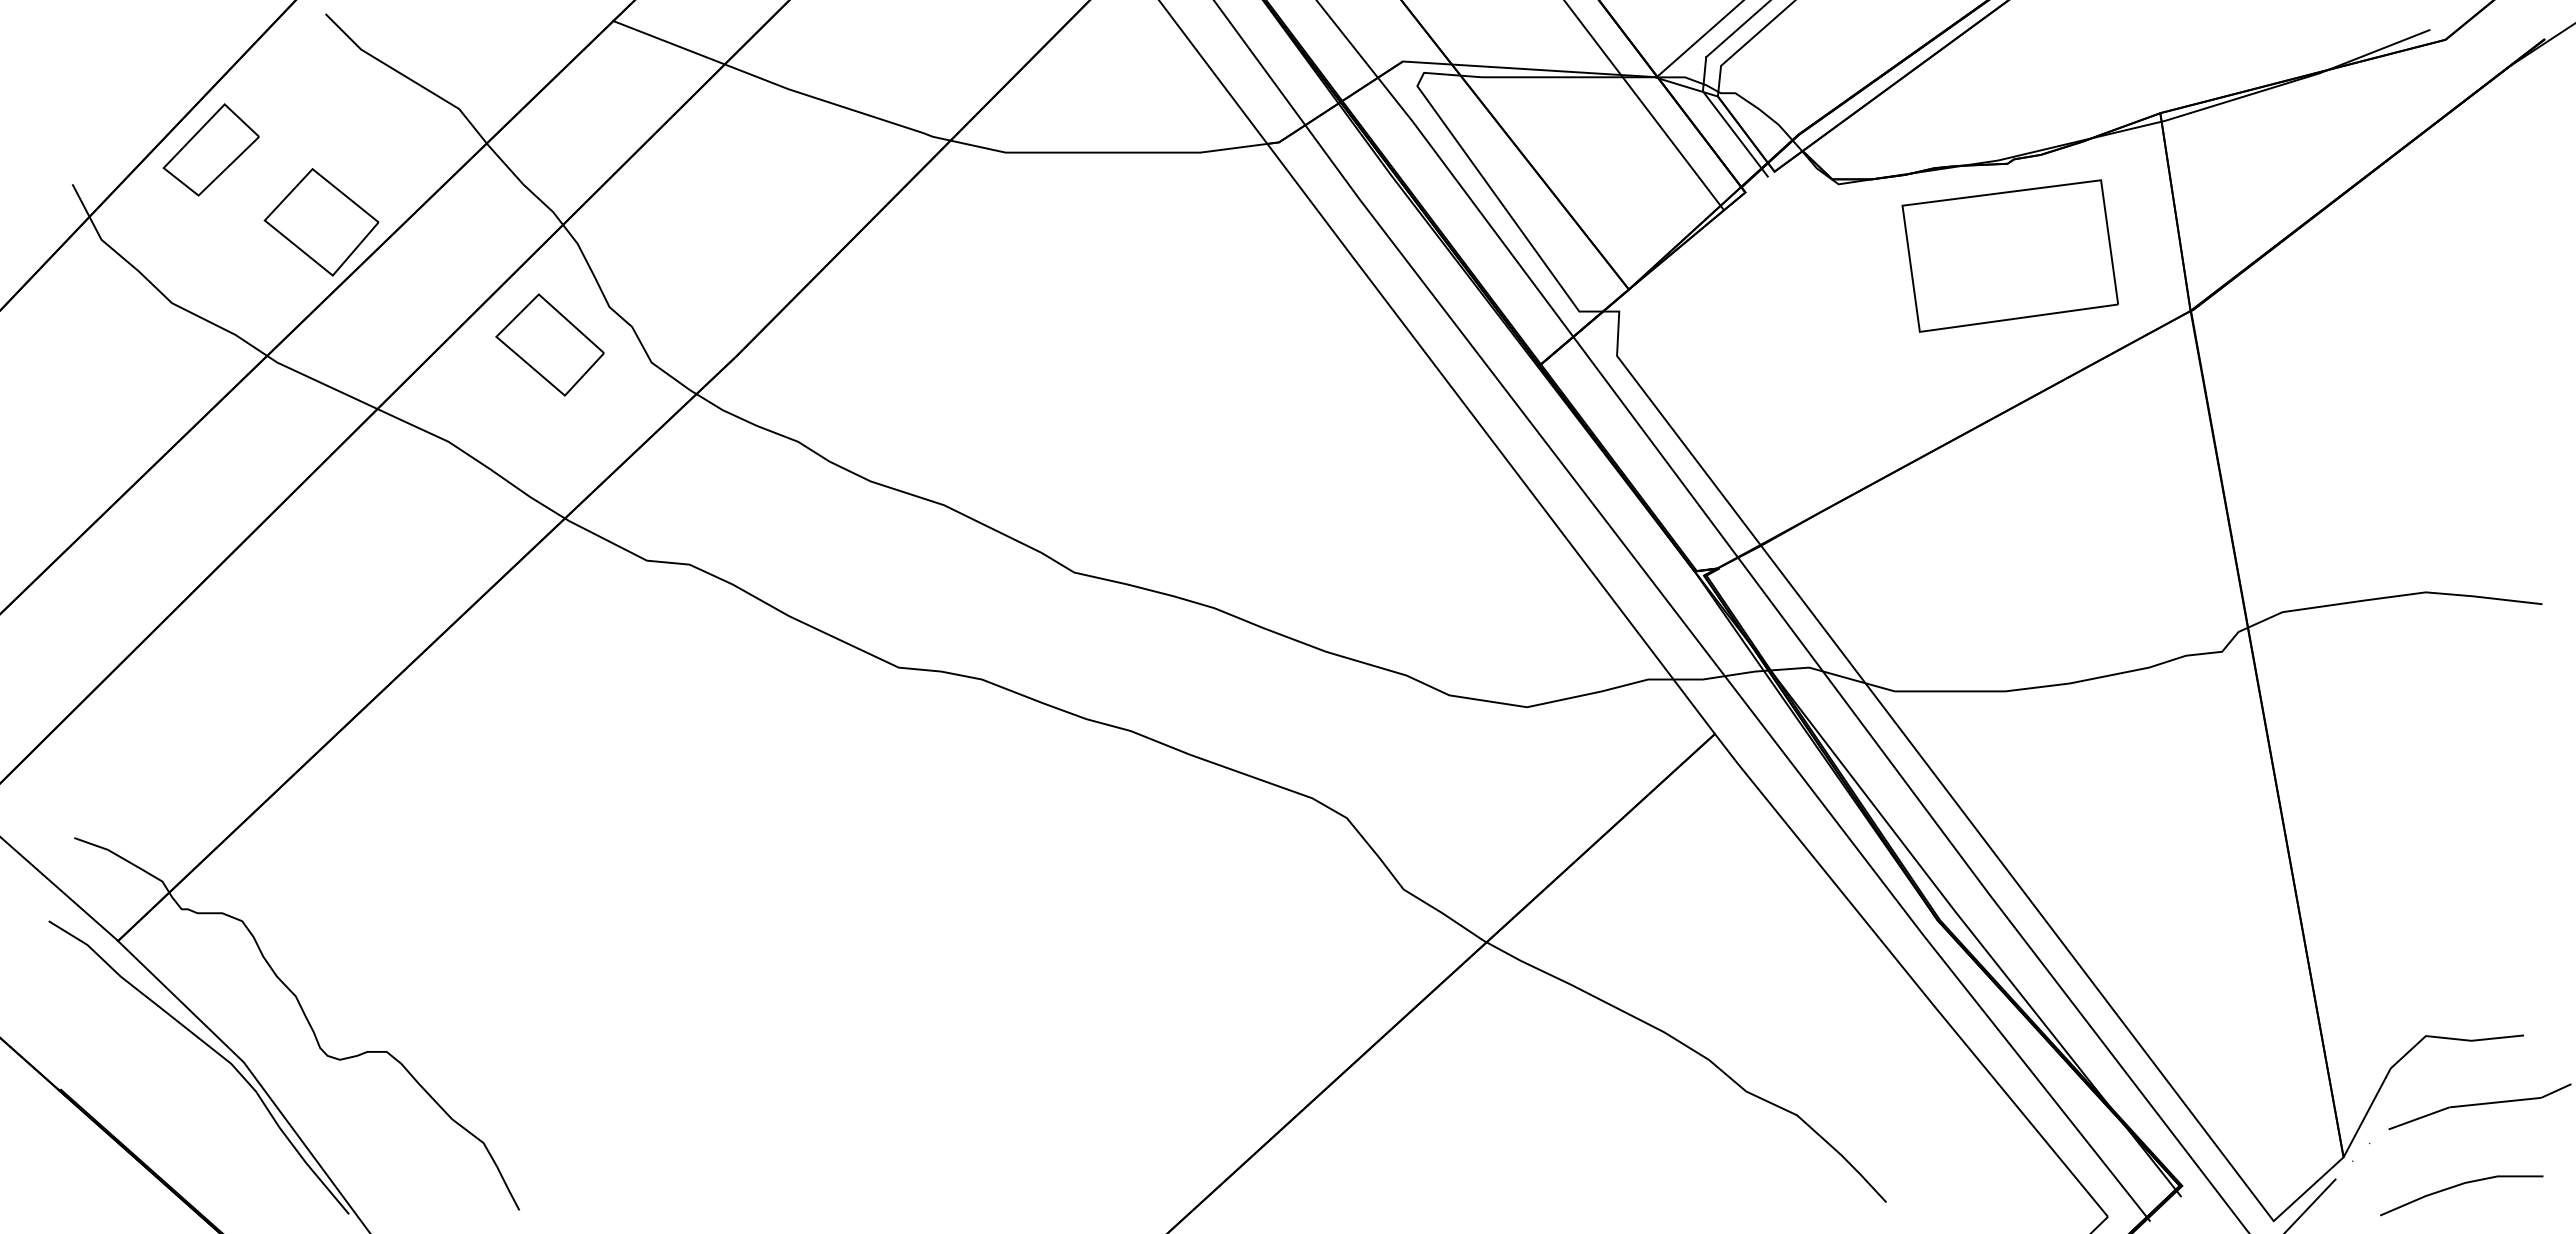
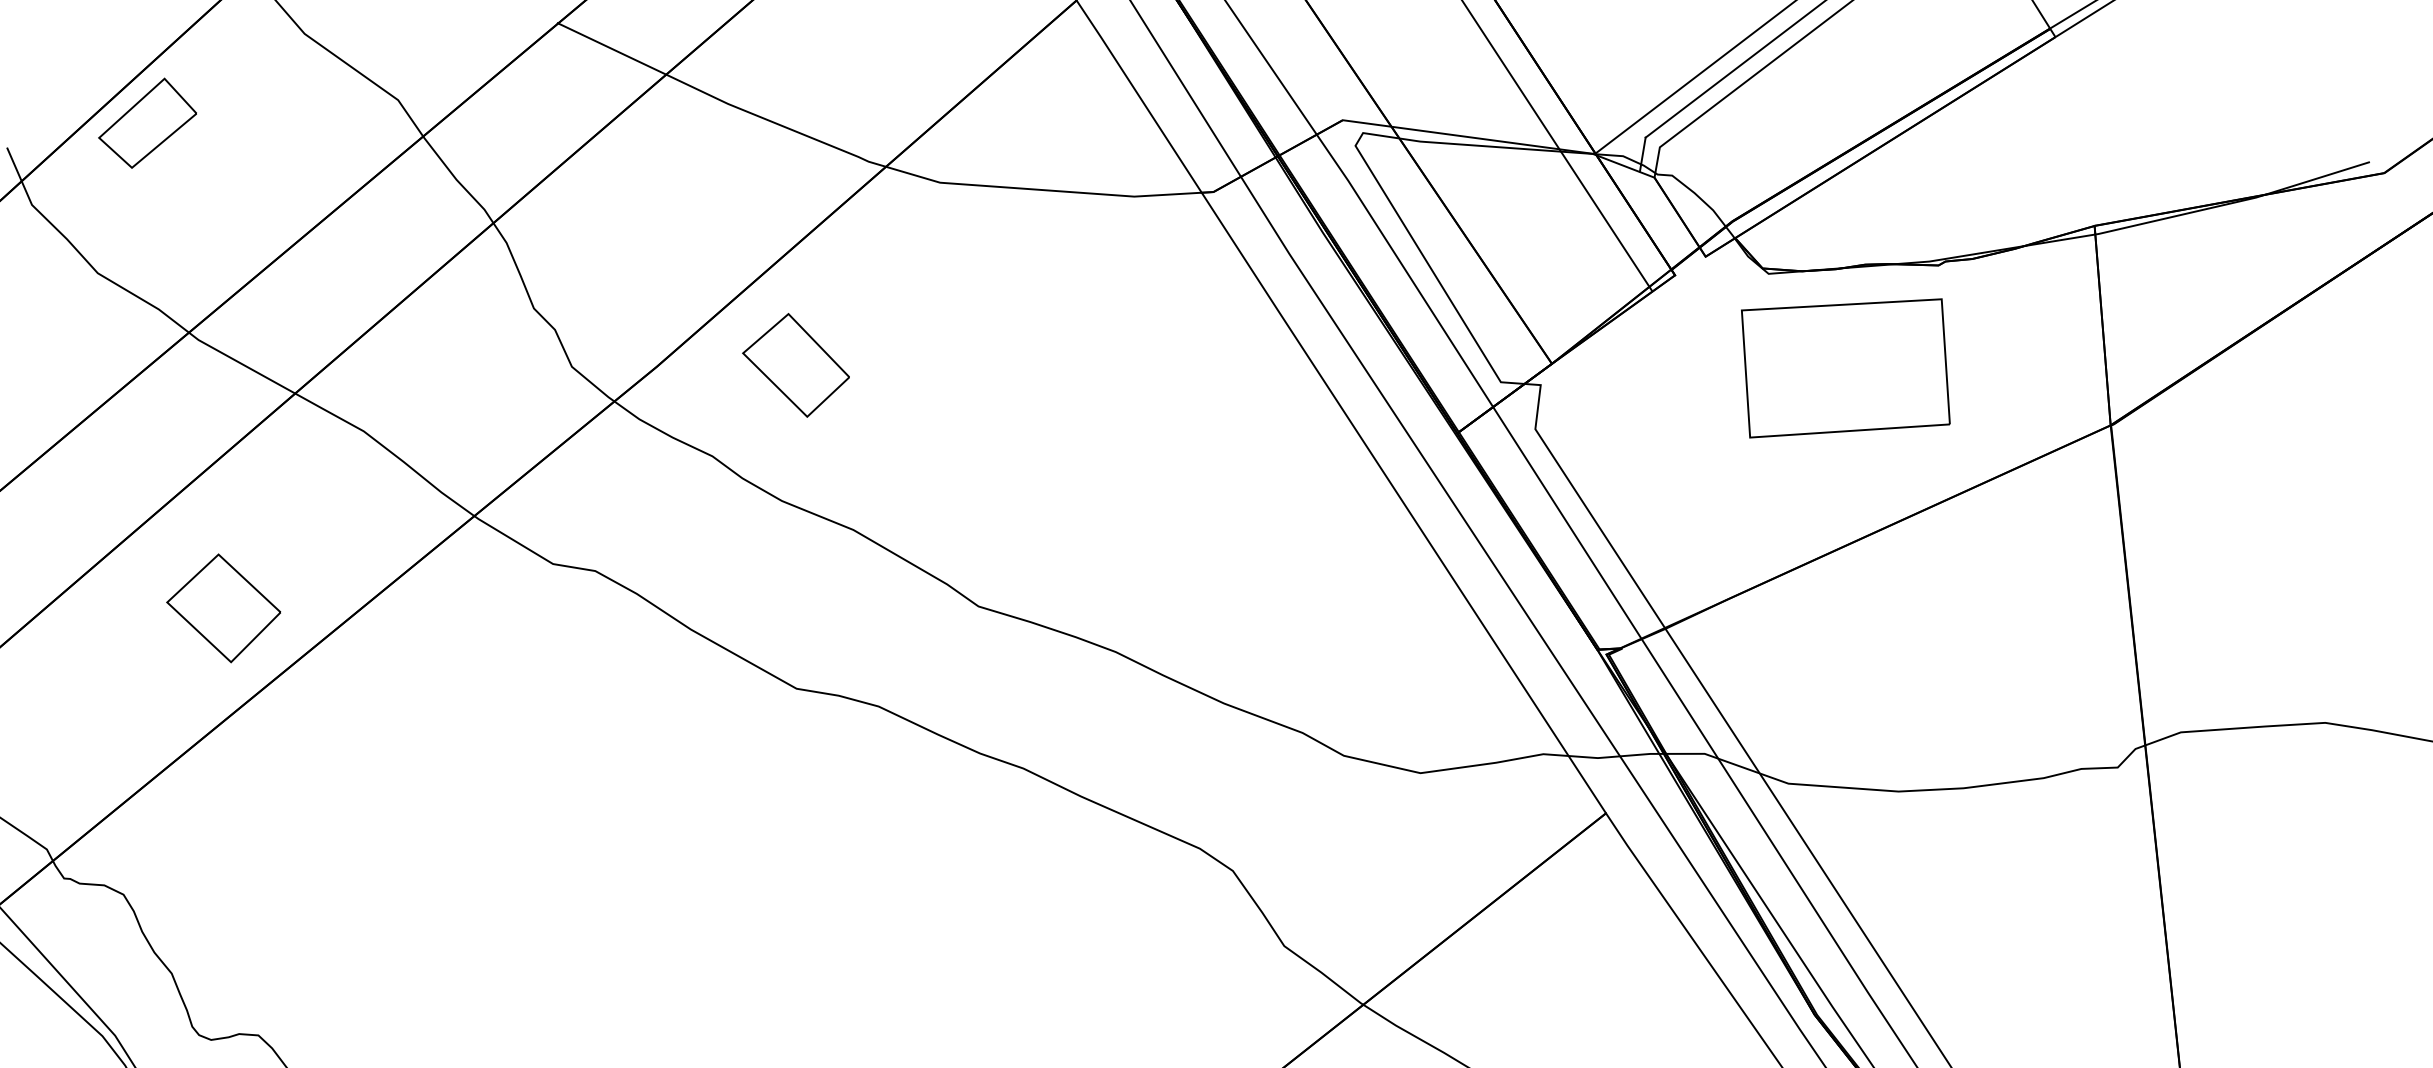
line: (1734, 133) -> (1668, 215), removed
part: (320, 222) -> (222, 608), moved
part: (2009, 255) -> (1845, 367), moved
part: (549, 344) -> (795, 364), moved

